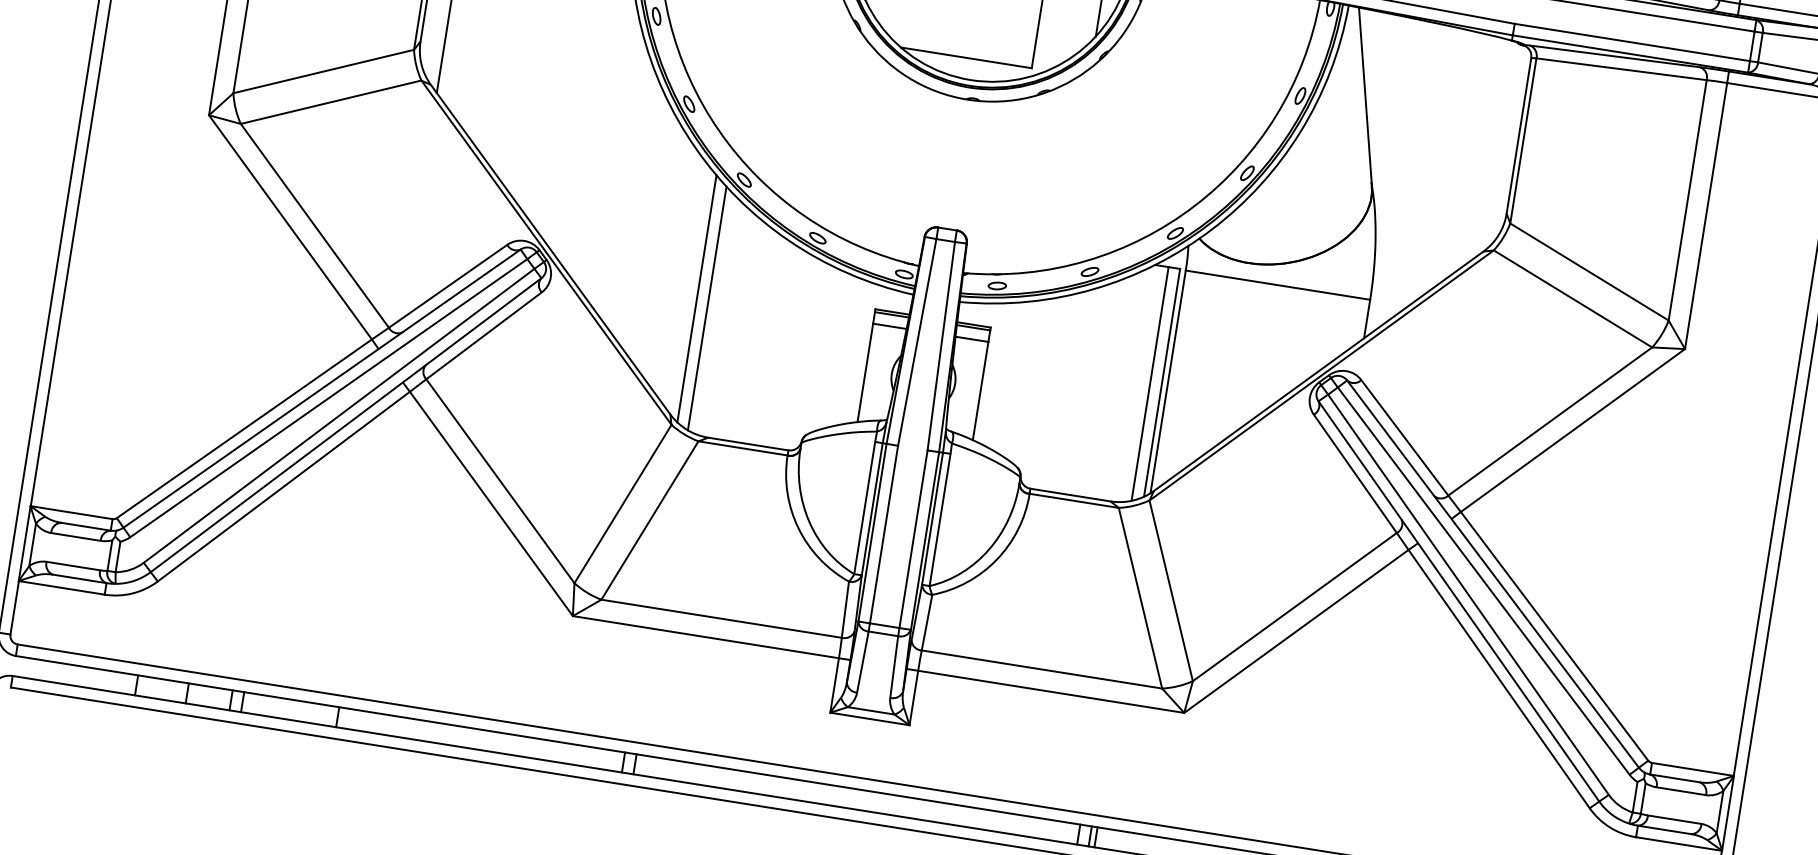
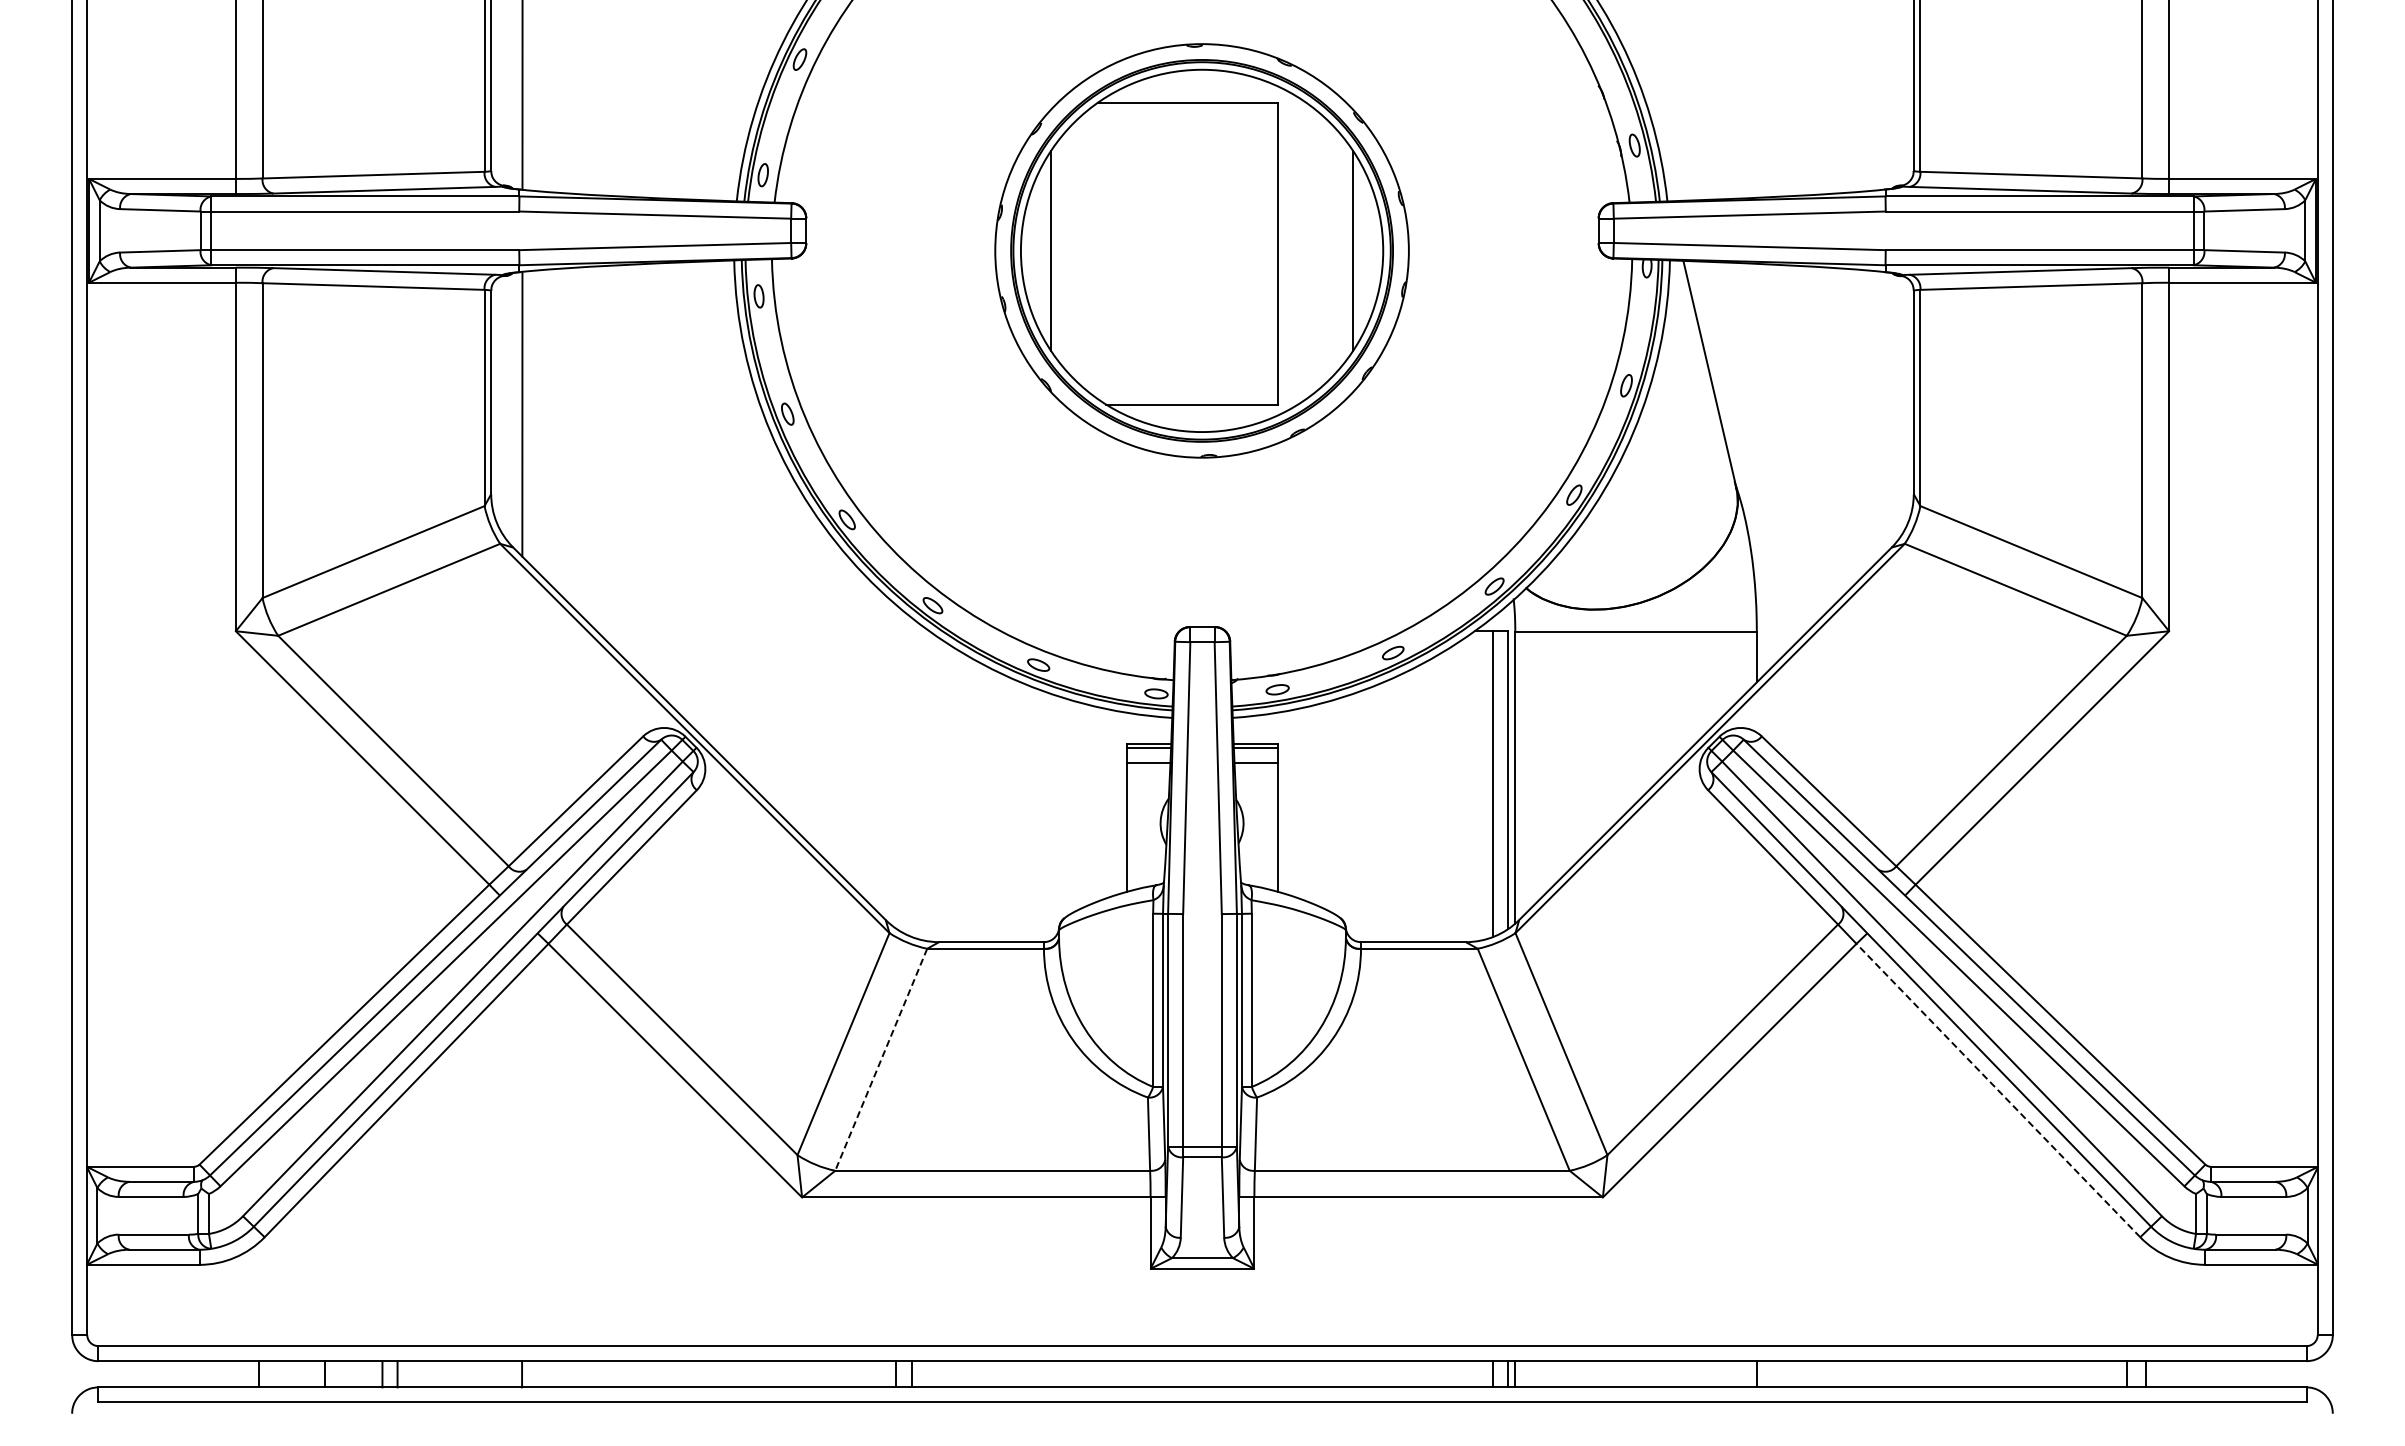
line: (697, 298) -> (896, 766), removed
line: (707, 307) -> (911, 776), removed
line: (650, 521) -> (881, 1060), solid -> dashed
line: (1499, 679) -> (1998, 1090), solid -> dashed

